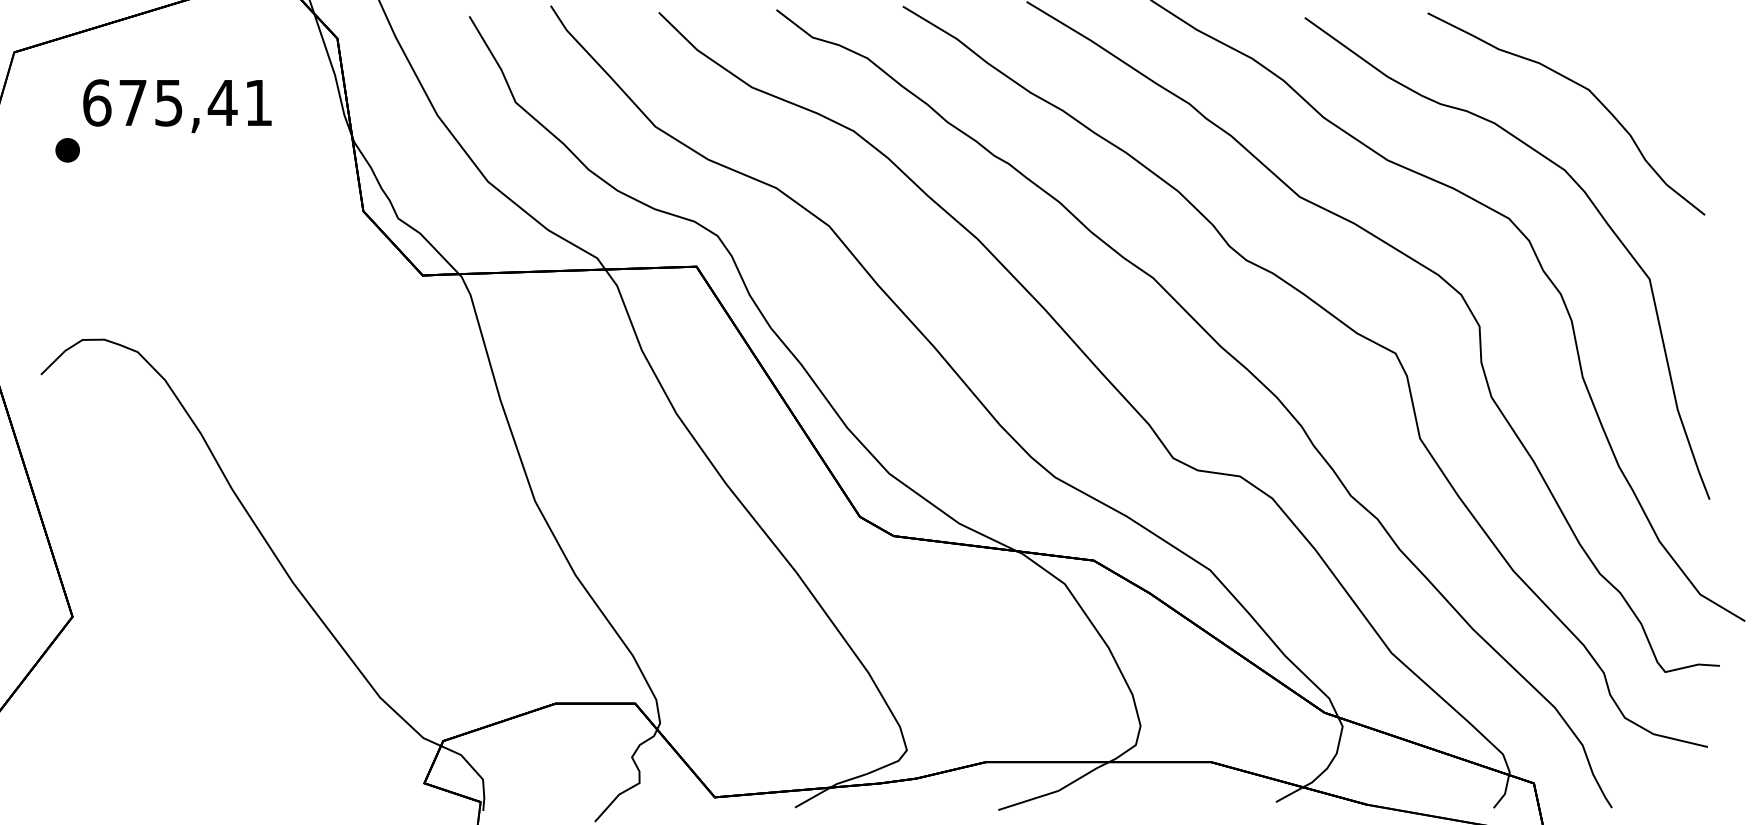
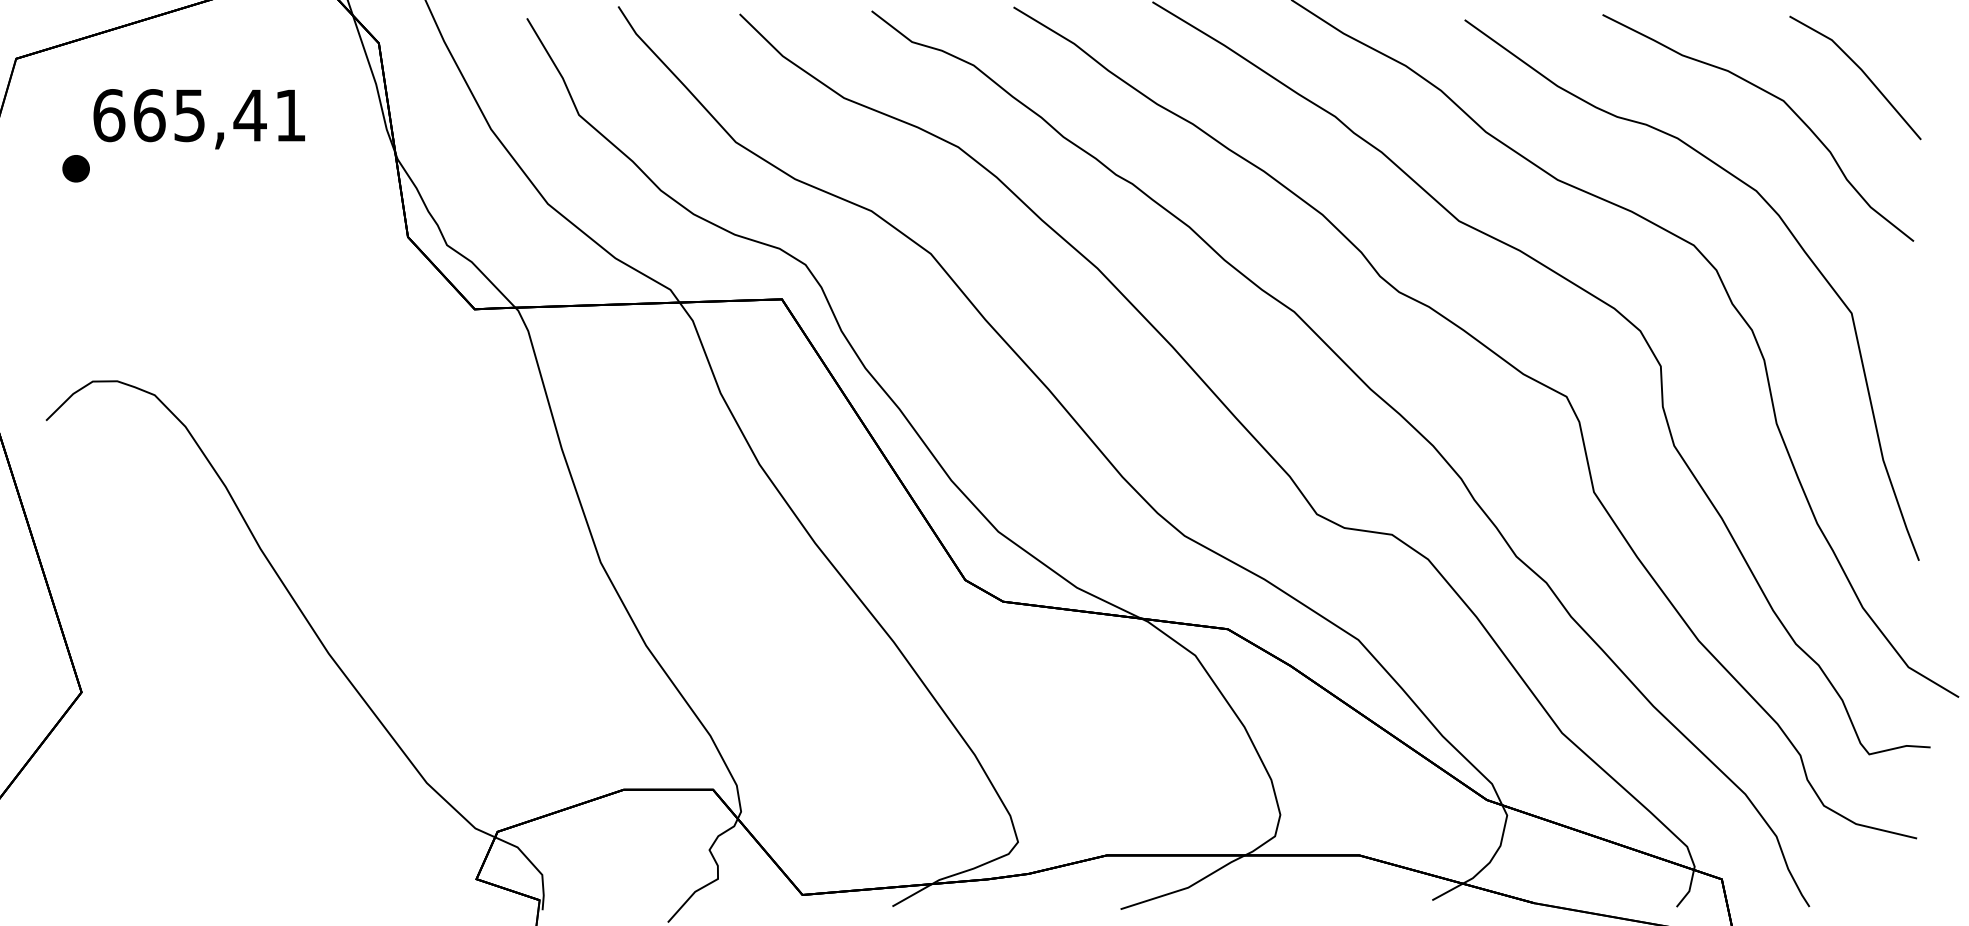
part: (1659, 65) -> (1862, 73), added
text: (133, 102) -> (149, 115), 675,41 -> 665,41

